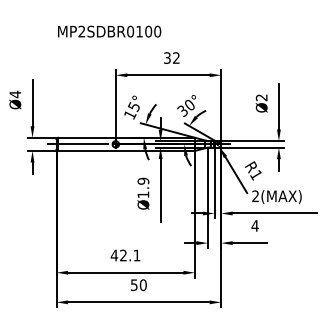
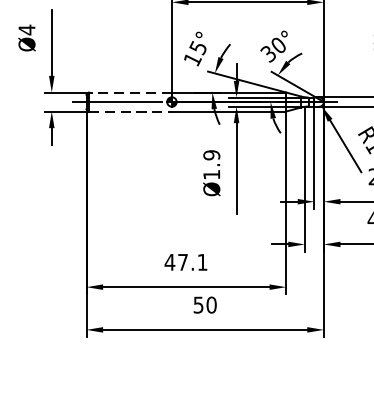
line: (87, 137) -> (131, 92), solid -> dashed
line: (87, 150) -> (131, 110), solid -> dashed
text: (123, 255) -> (183, 262), 42.1 -> 47.1

